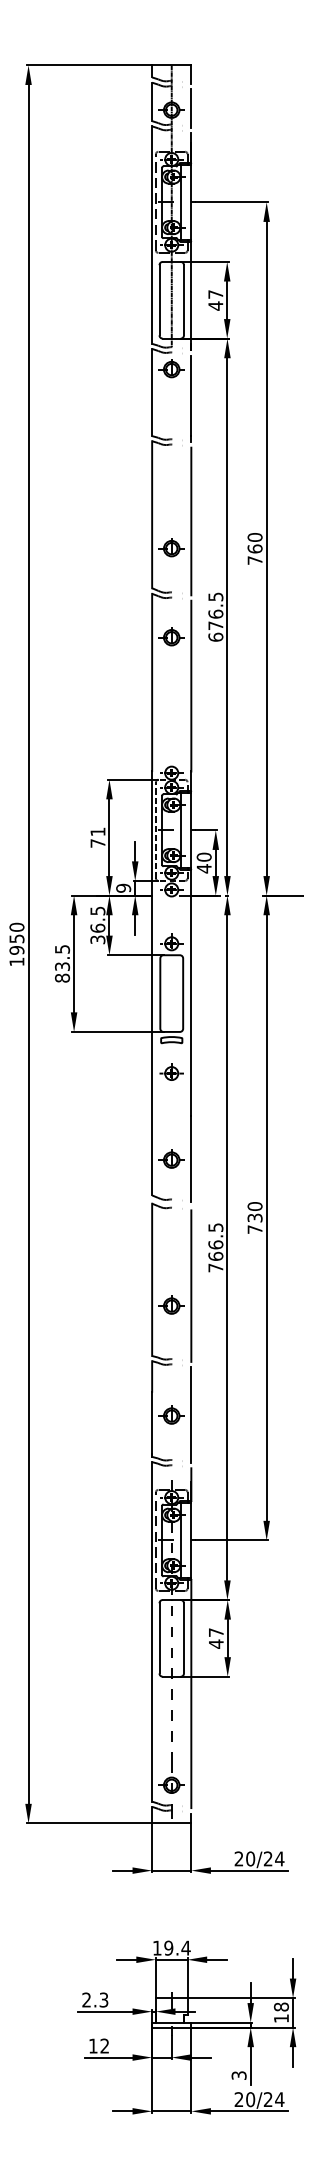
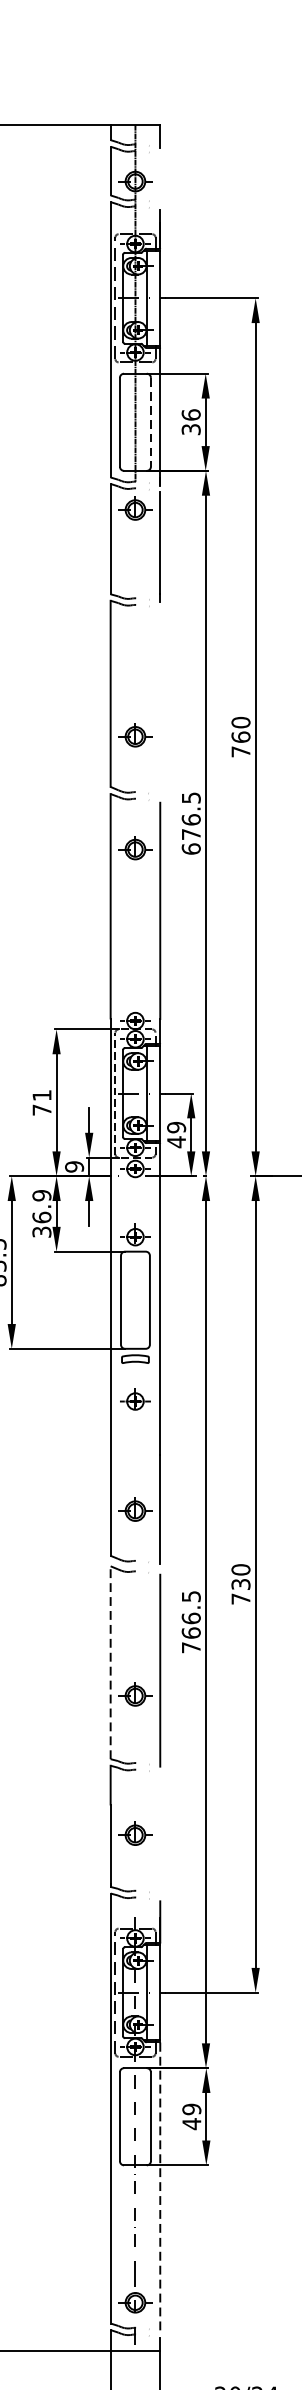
line: (191, 108) -> (160, 179), removed
line: (183, 300) -> (150, 422), solid -> dashed
text: (215, 300) -> (190, 422), 47 -> 36
line: (191, 521) -> (160, 702), removed
text: (204, 856) -> (176, 1126), 40 -> 49
text: (97, 910) -> (41, 1195), 36.5 -> 36.9
line: (152, 1279) -> (111, 1662), solid -> dashed
line: (191, 1414) -> (160, 1833), removed
text: (215, 1632) -> (190, 2109), 47 -> 49
line: (191, 1694) -> (160, 2187), solid -> dashed

